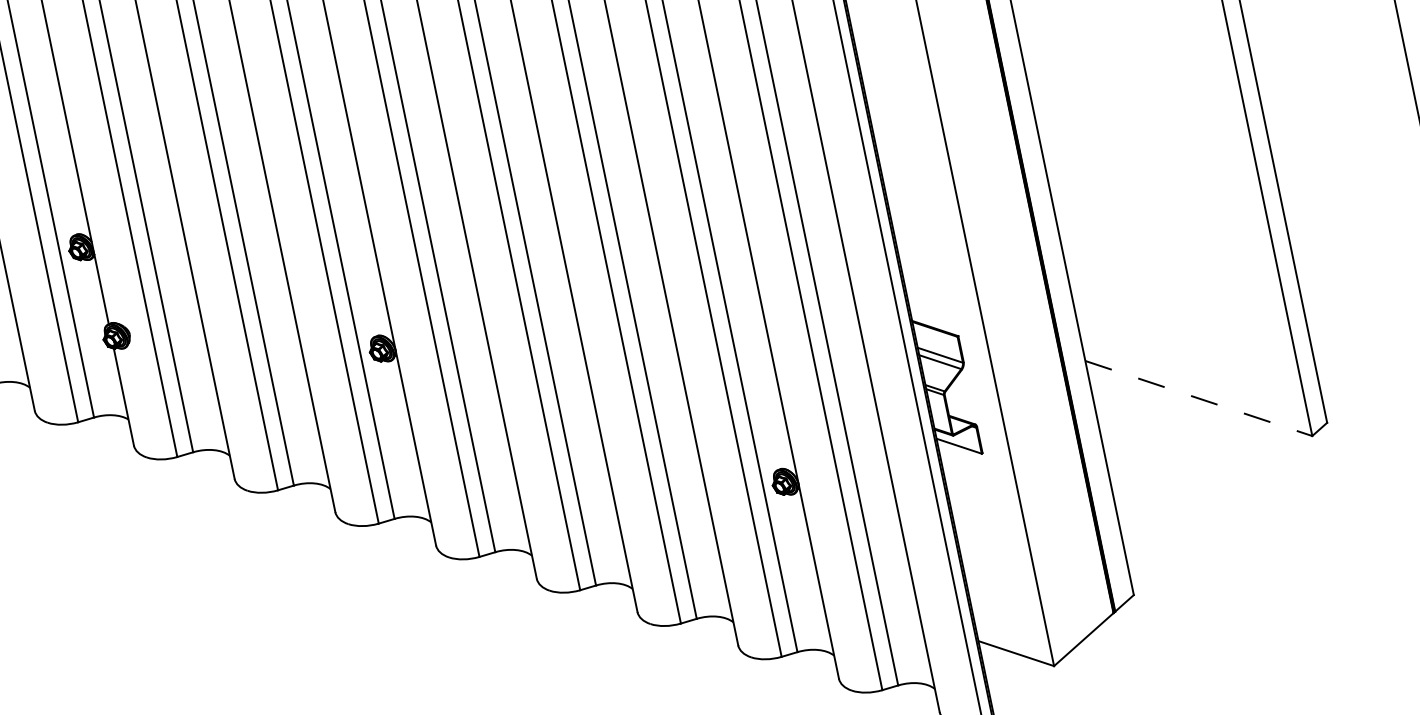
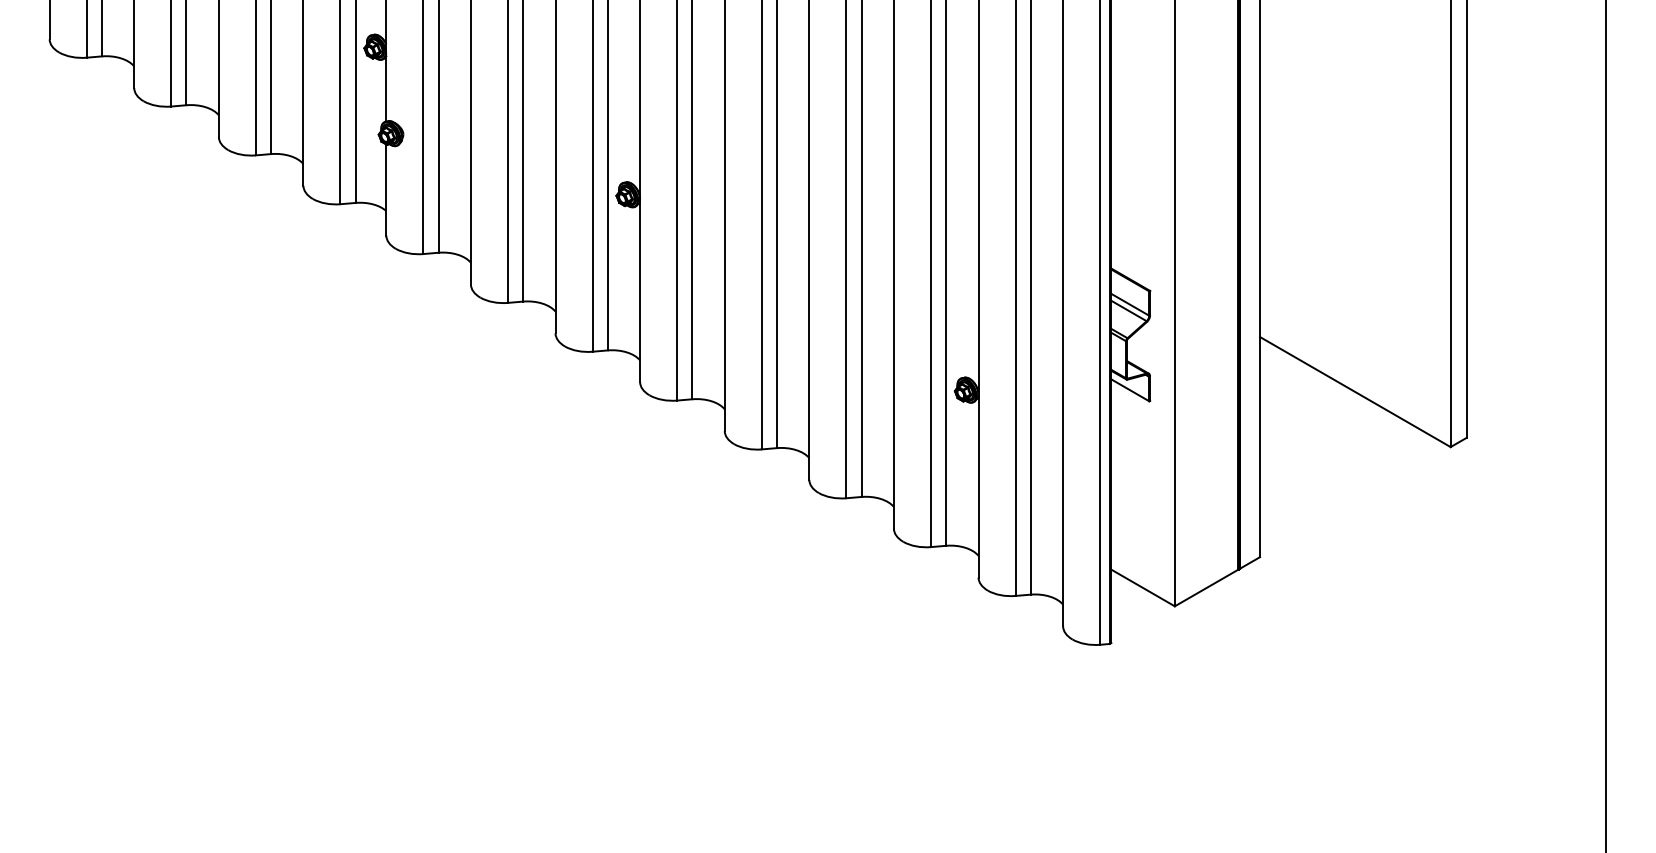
line: (1199, 398) -> (1355, 392), dashed -> solid

